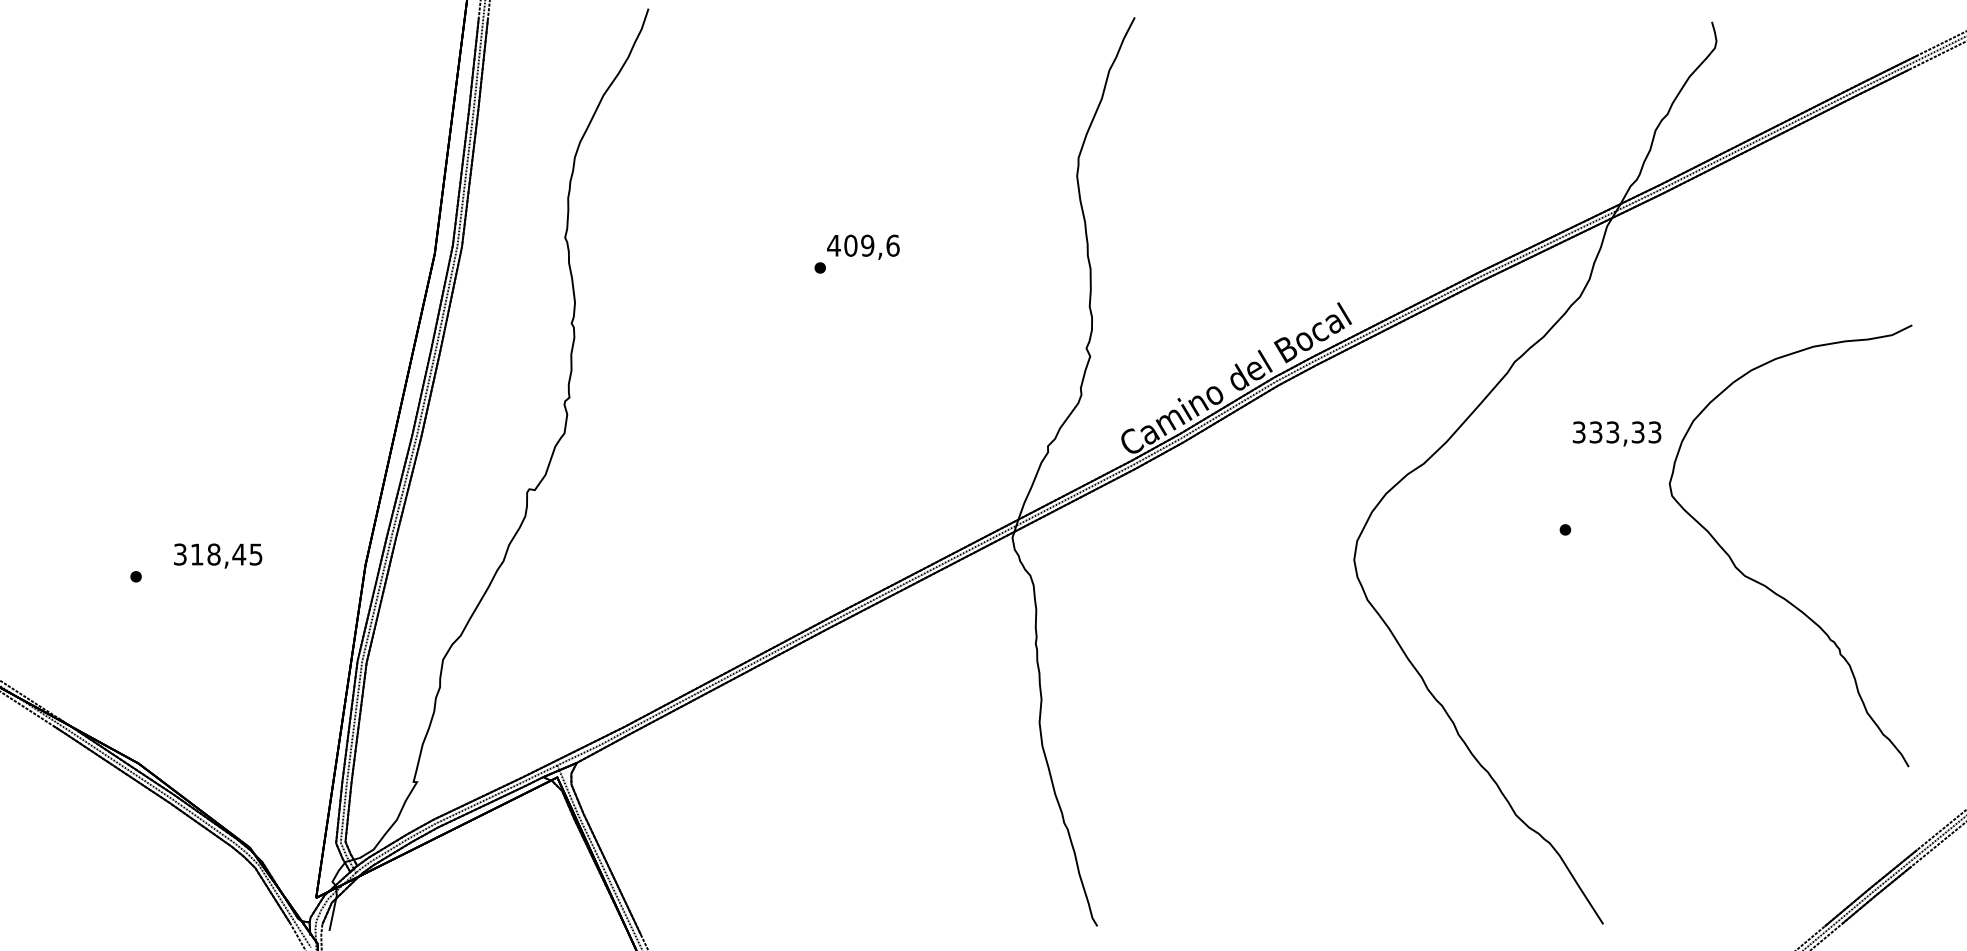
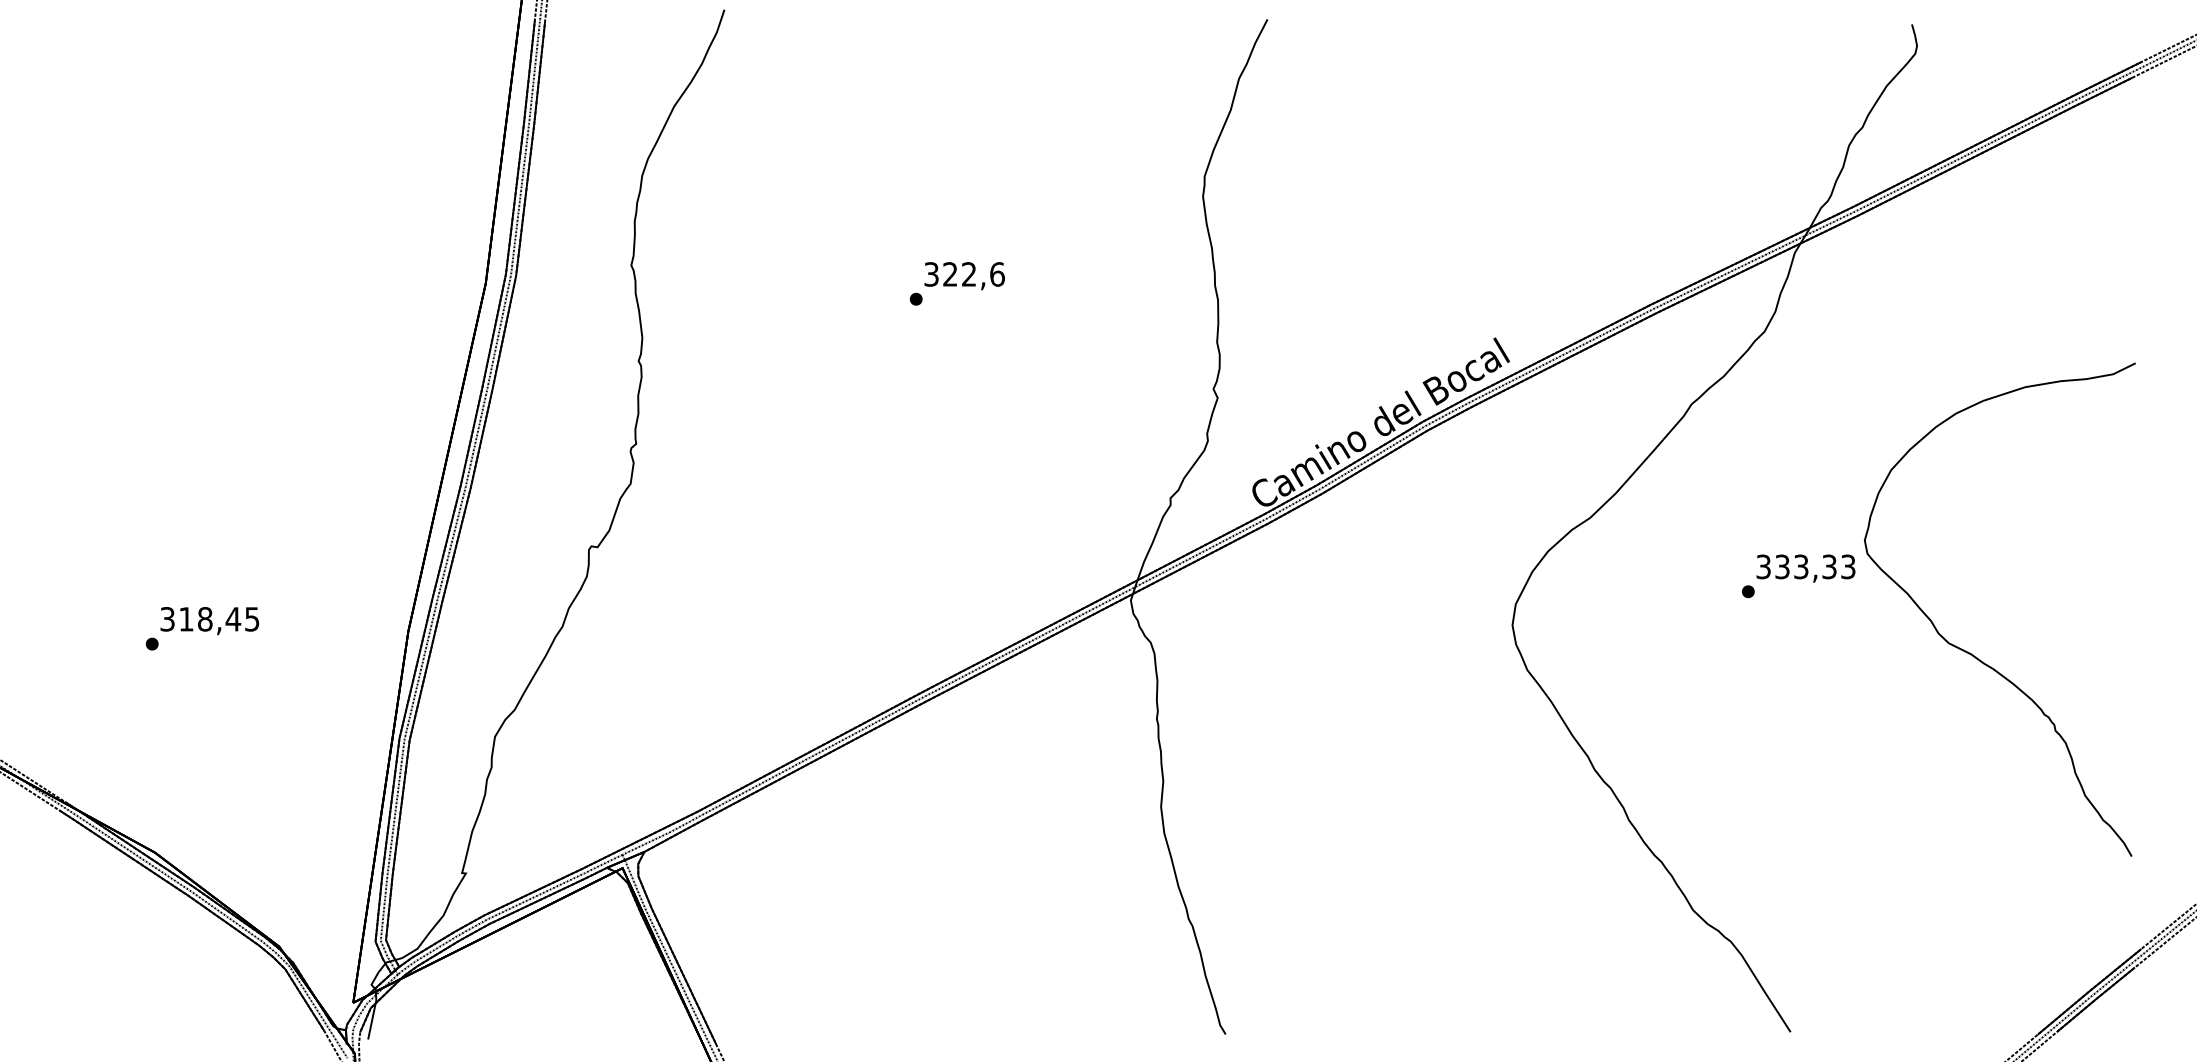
text: (850, 245) -> (949, 274), 409,6 -> 322,6
text: (1616, 433) -> (1805, 568), moved
text: (217, 556) -> (209, 621), moved

